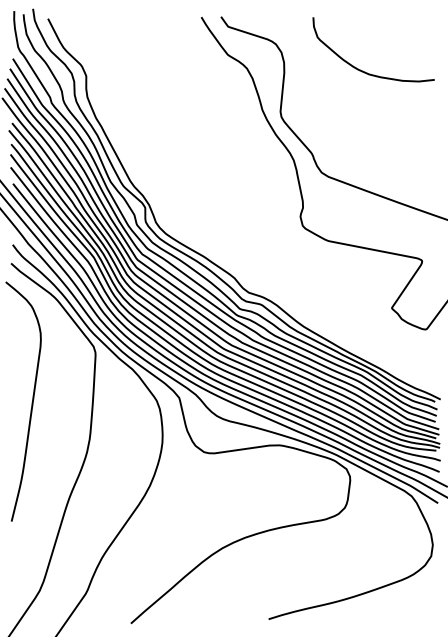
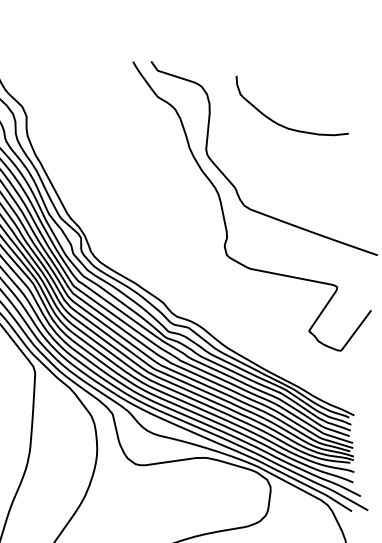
curve: (365, 71) -> (284, 125), moved

